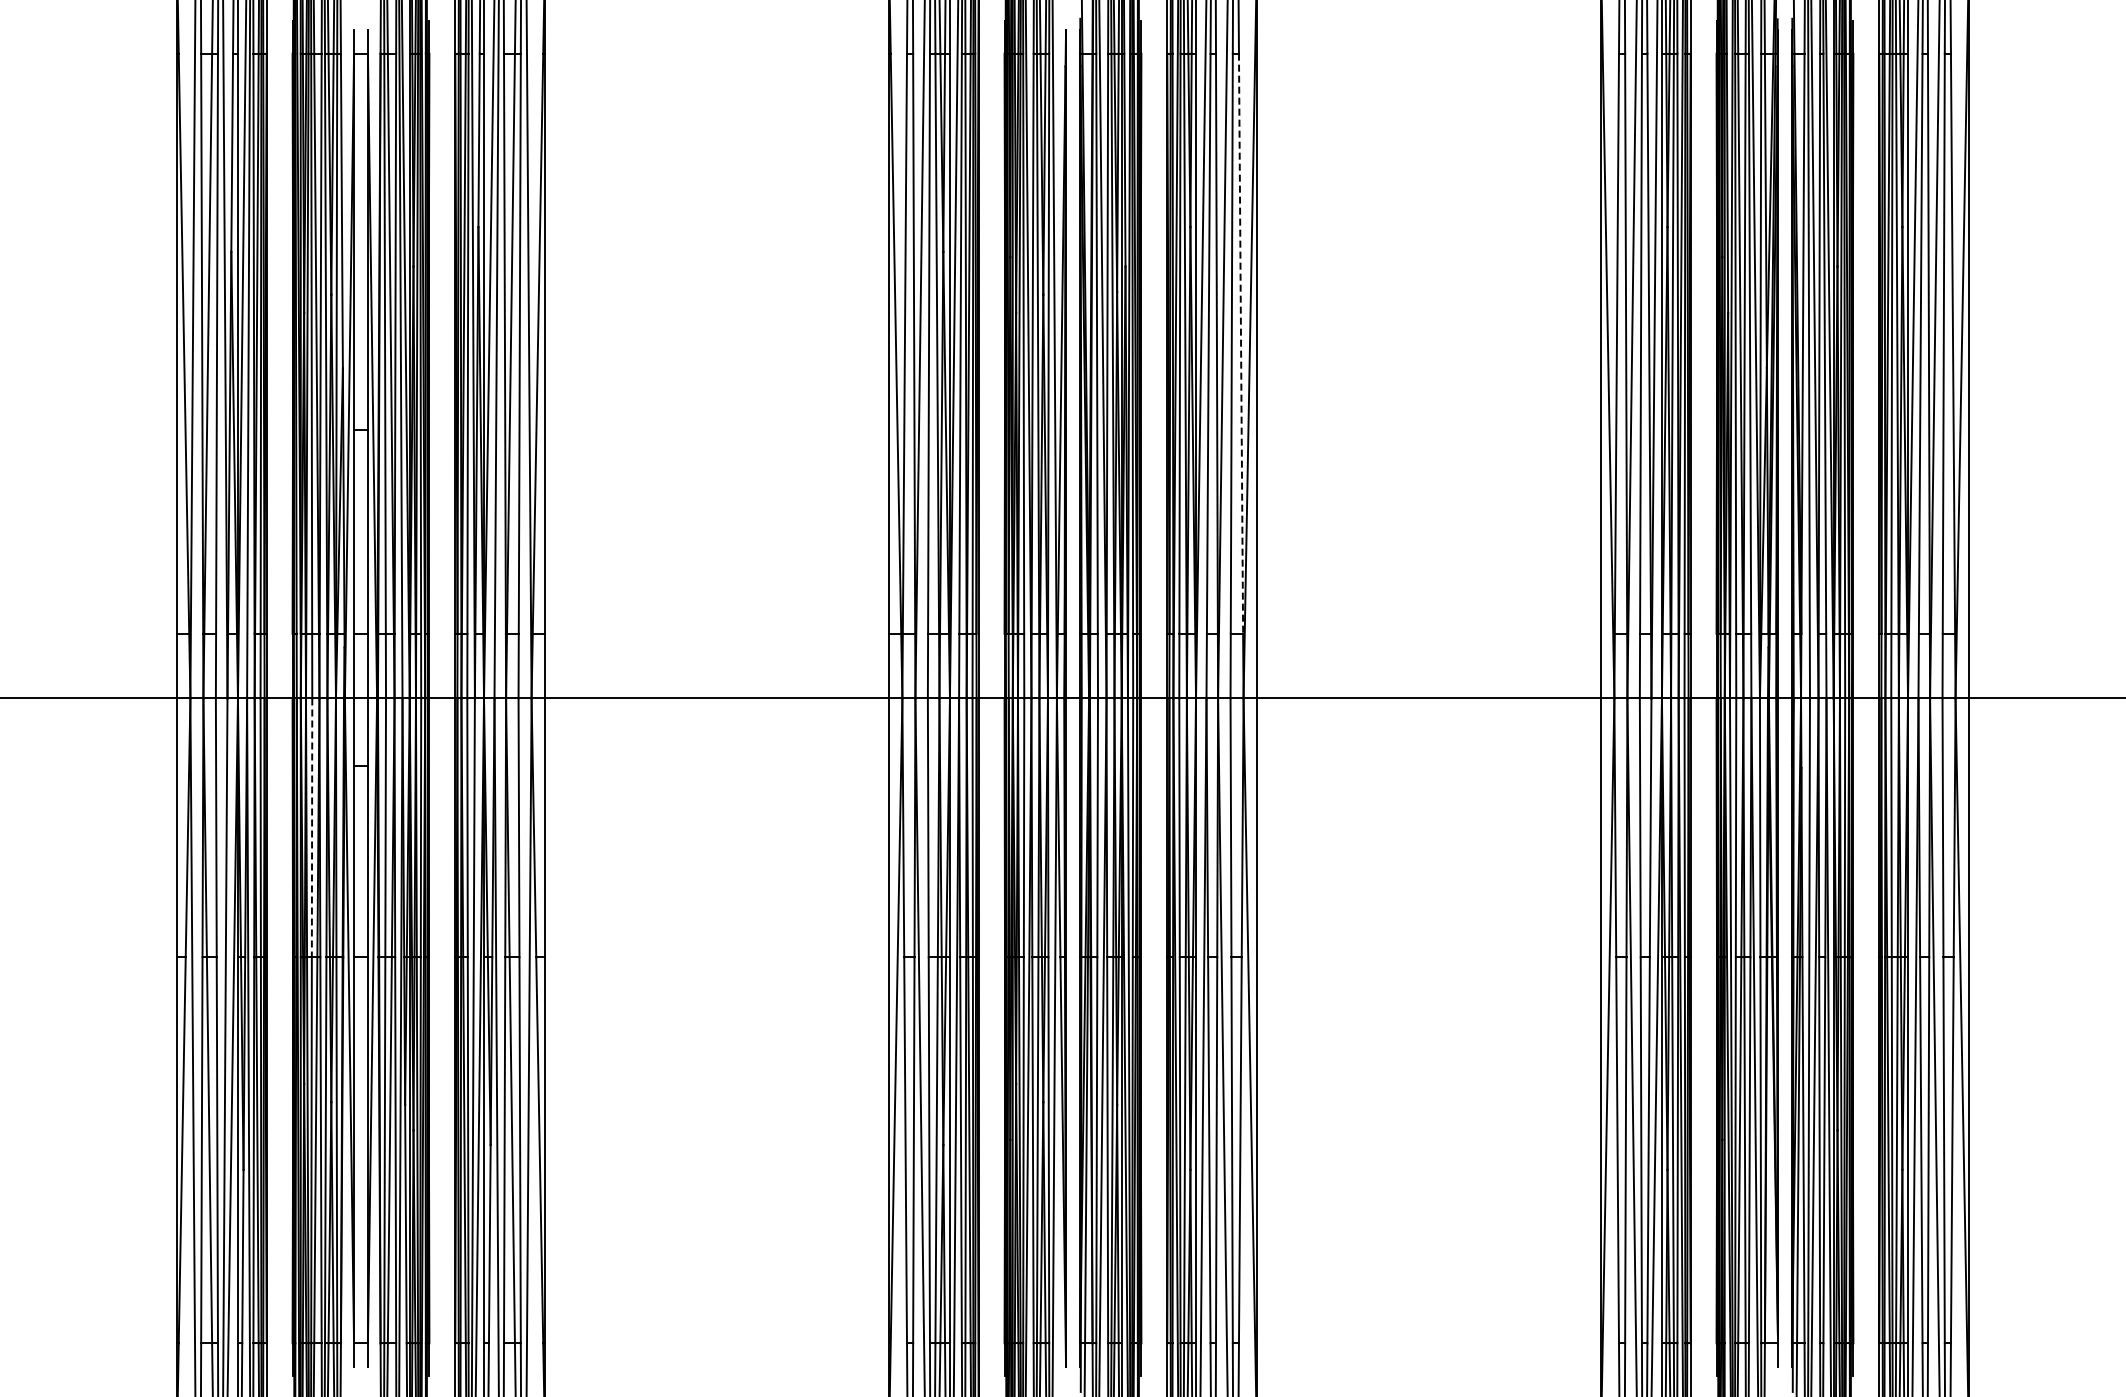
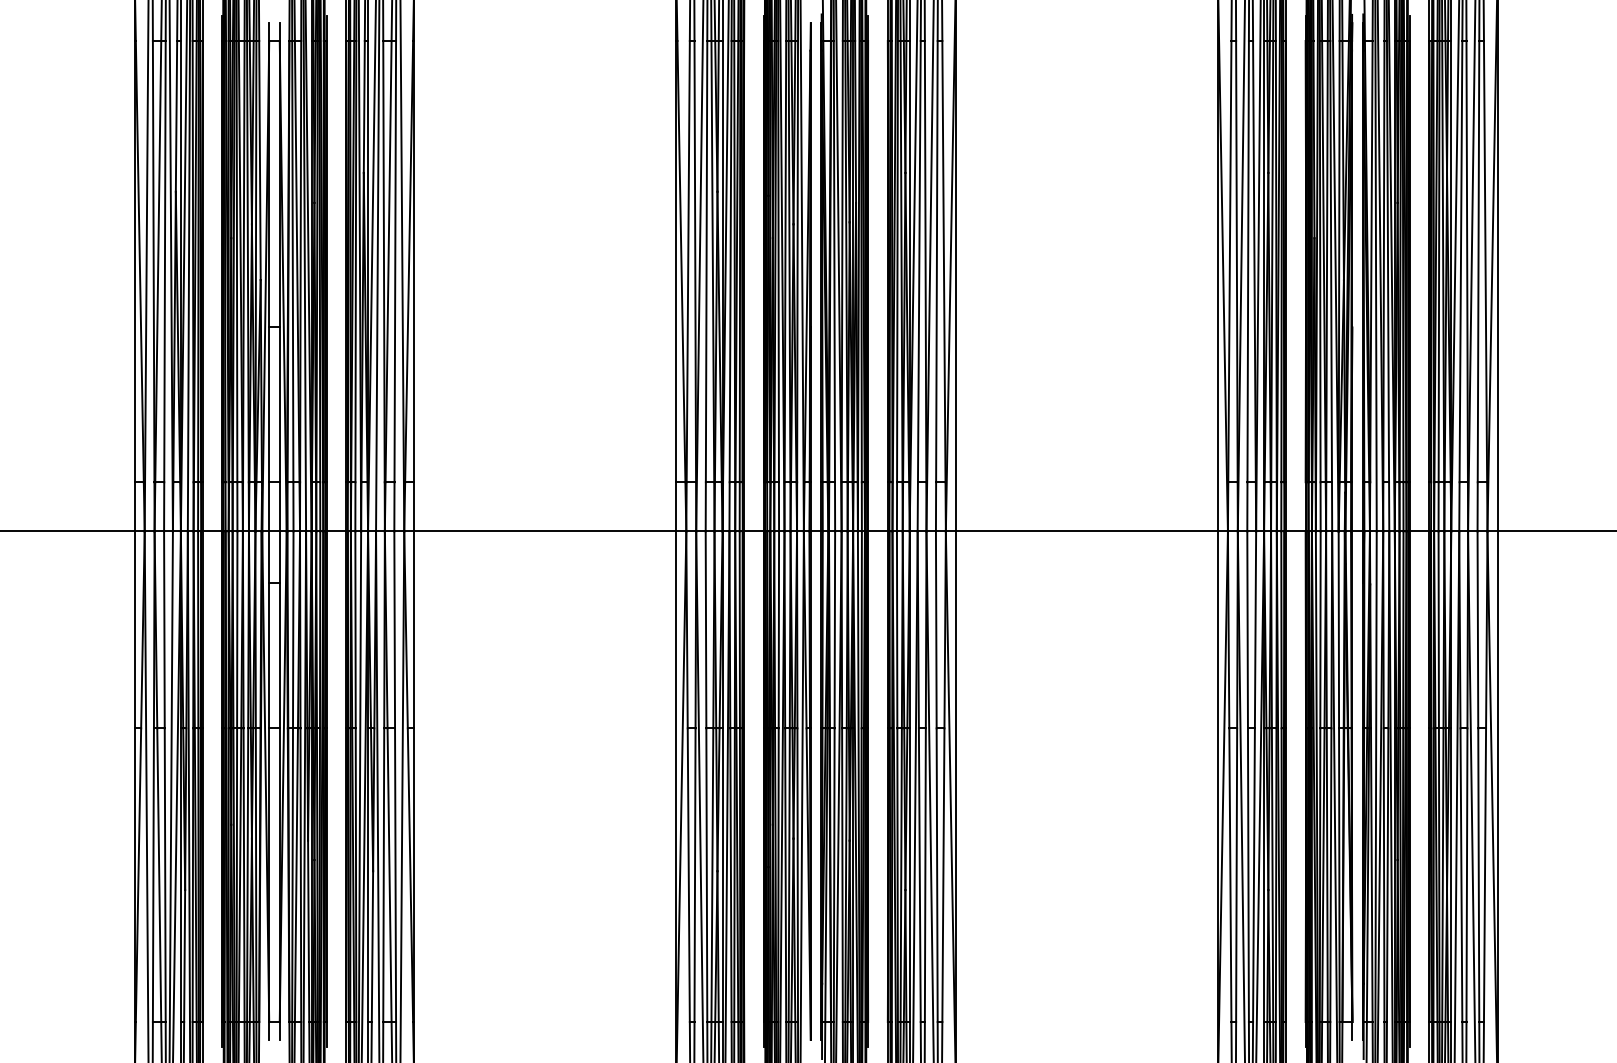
line: (1241, 344) -> (944, 262), dashed -> solid
line: (312, 828) -> (237, 630), dashed -> solid

